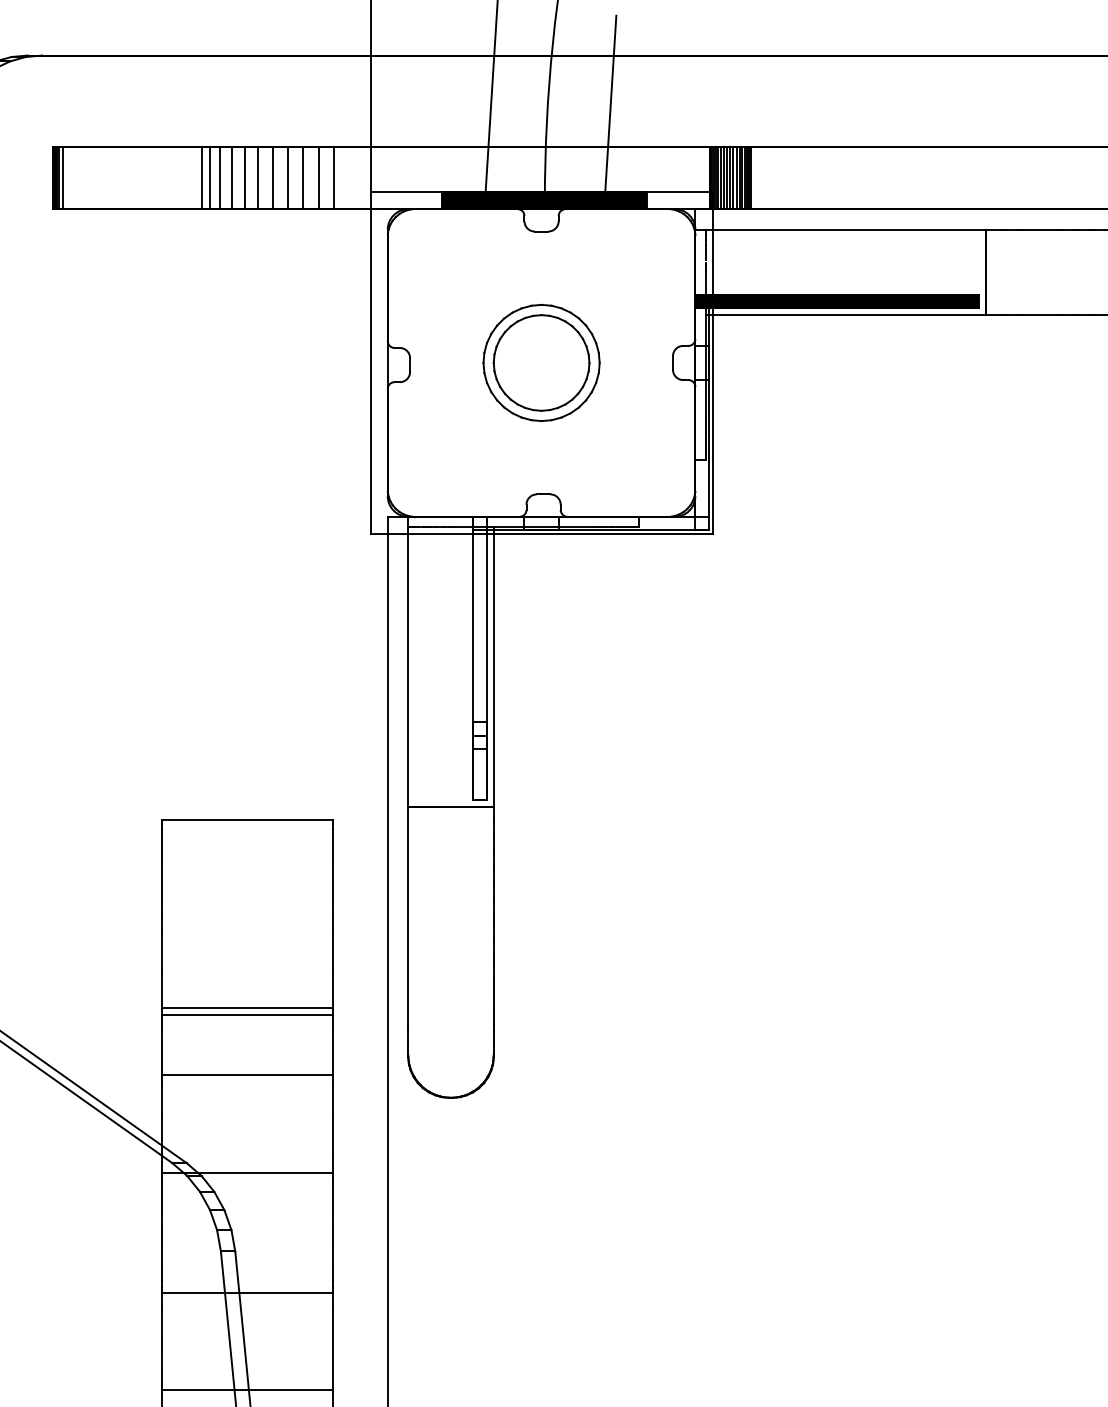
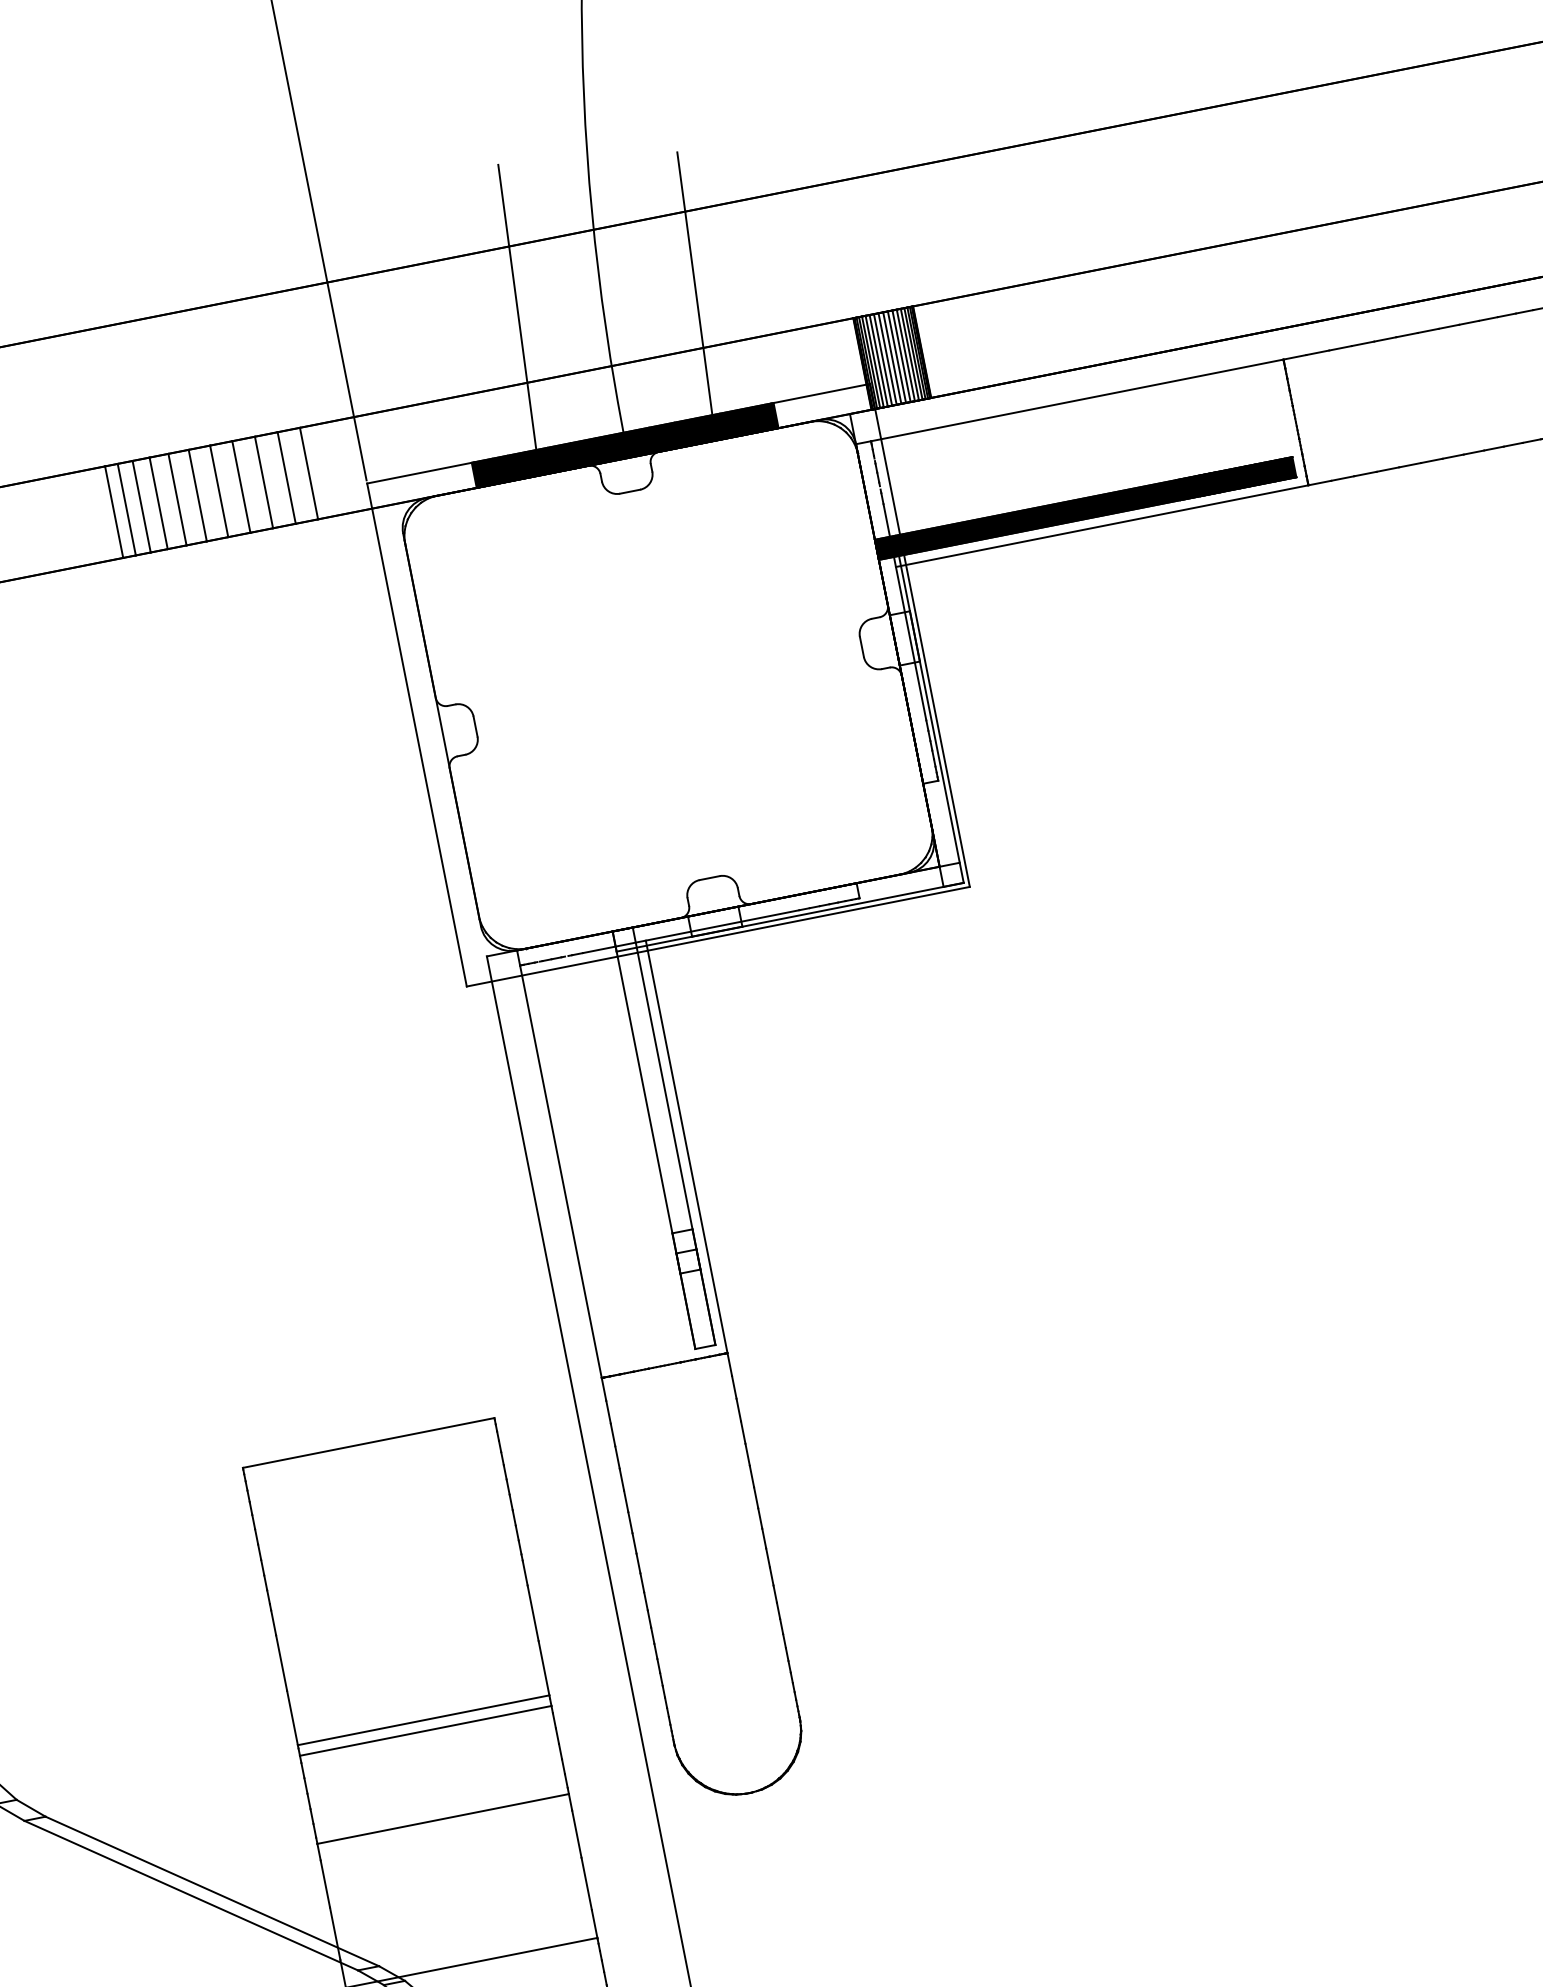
part: (541, 362) -> (668, 684), removed

